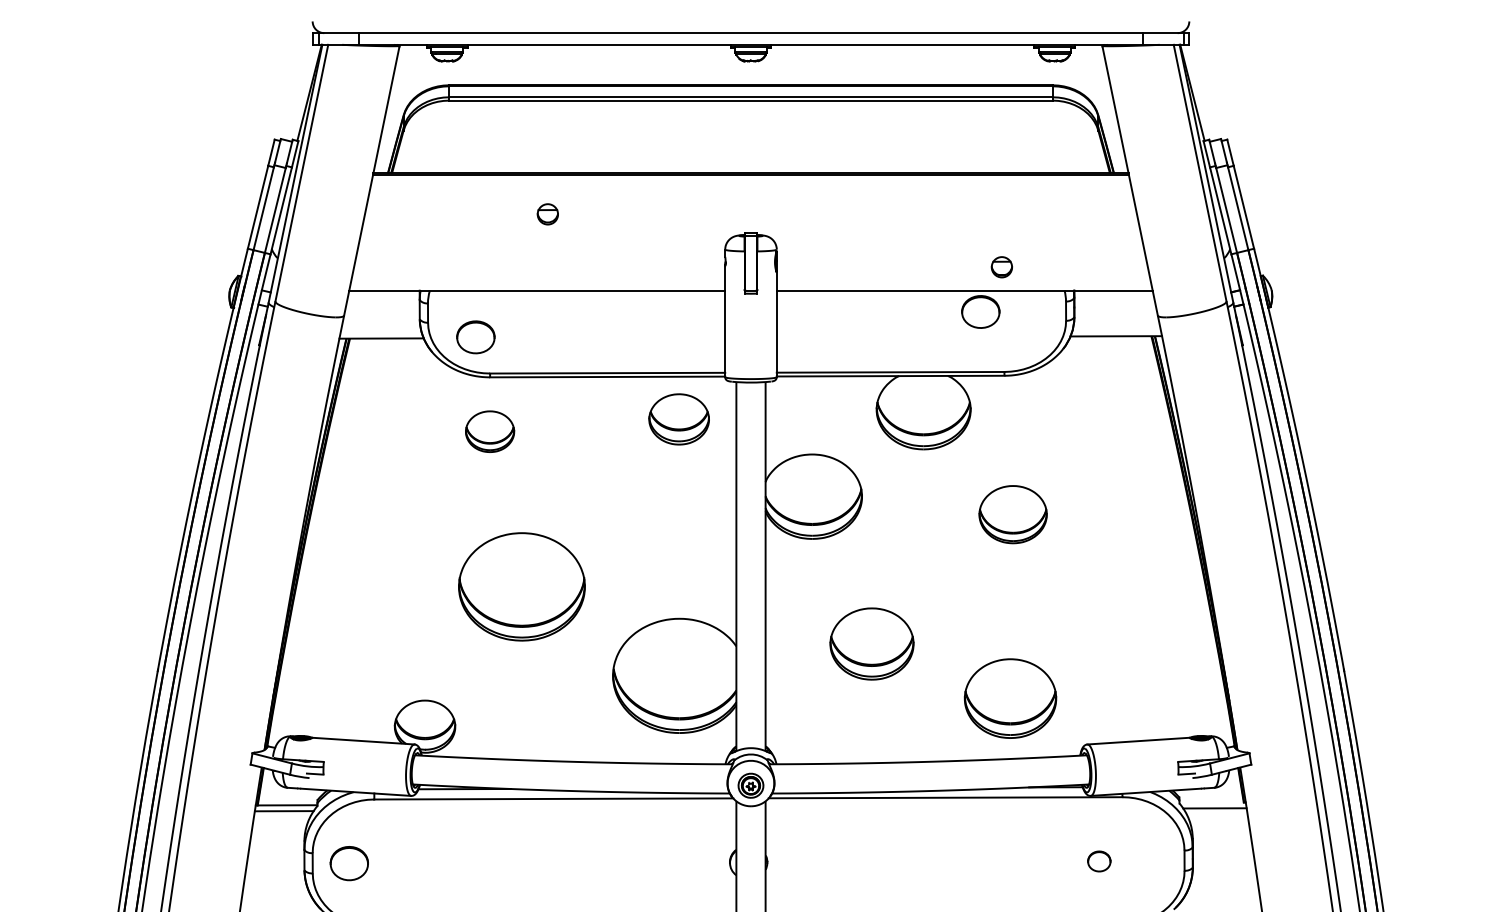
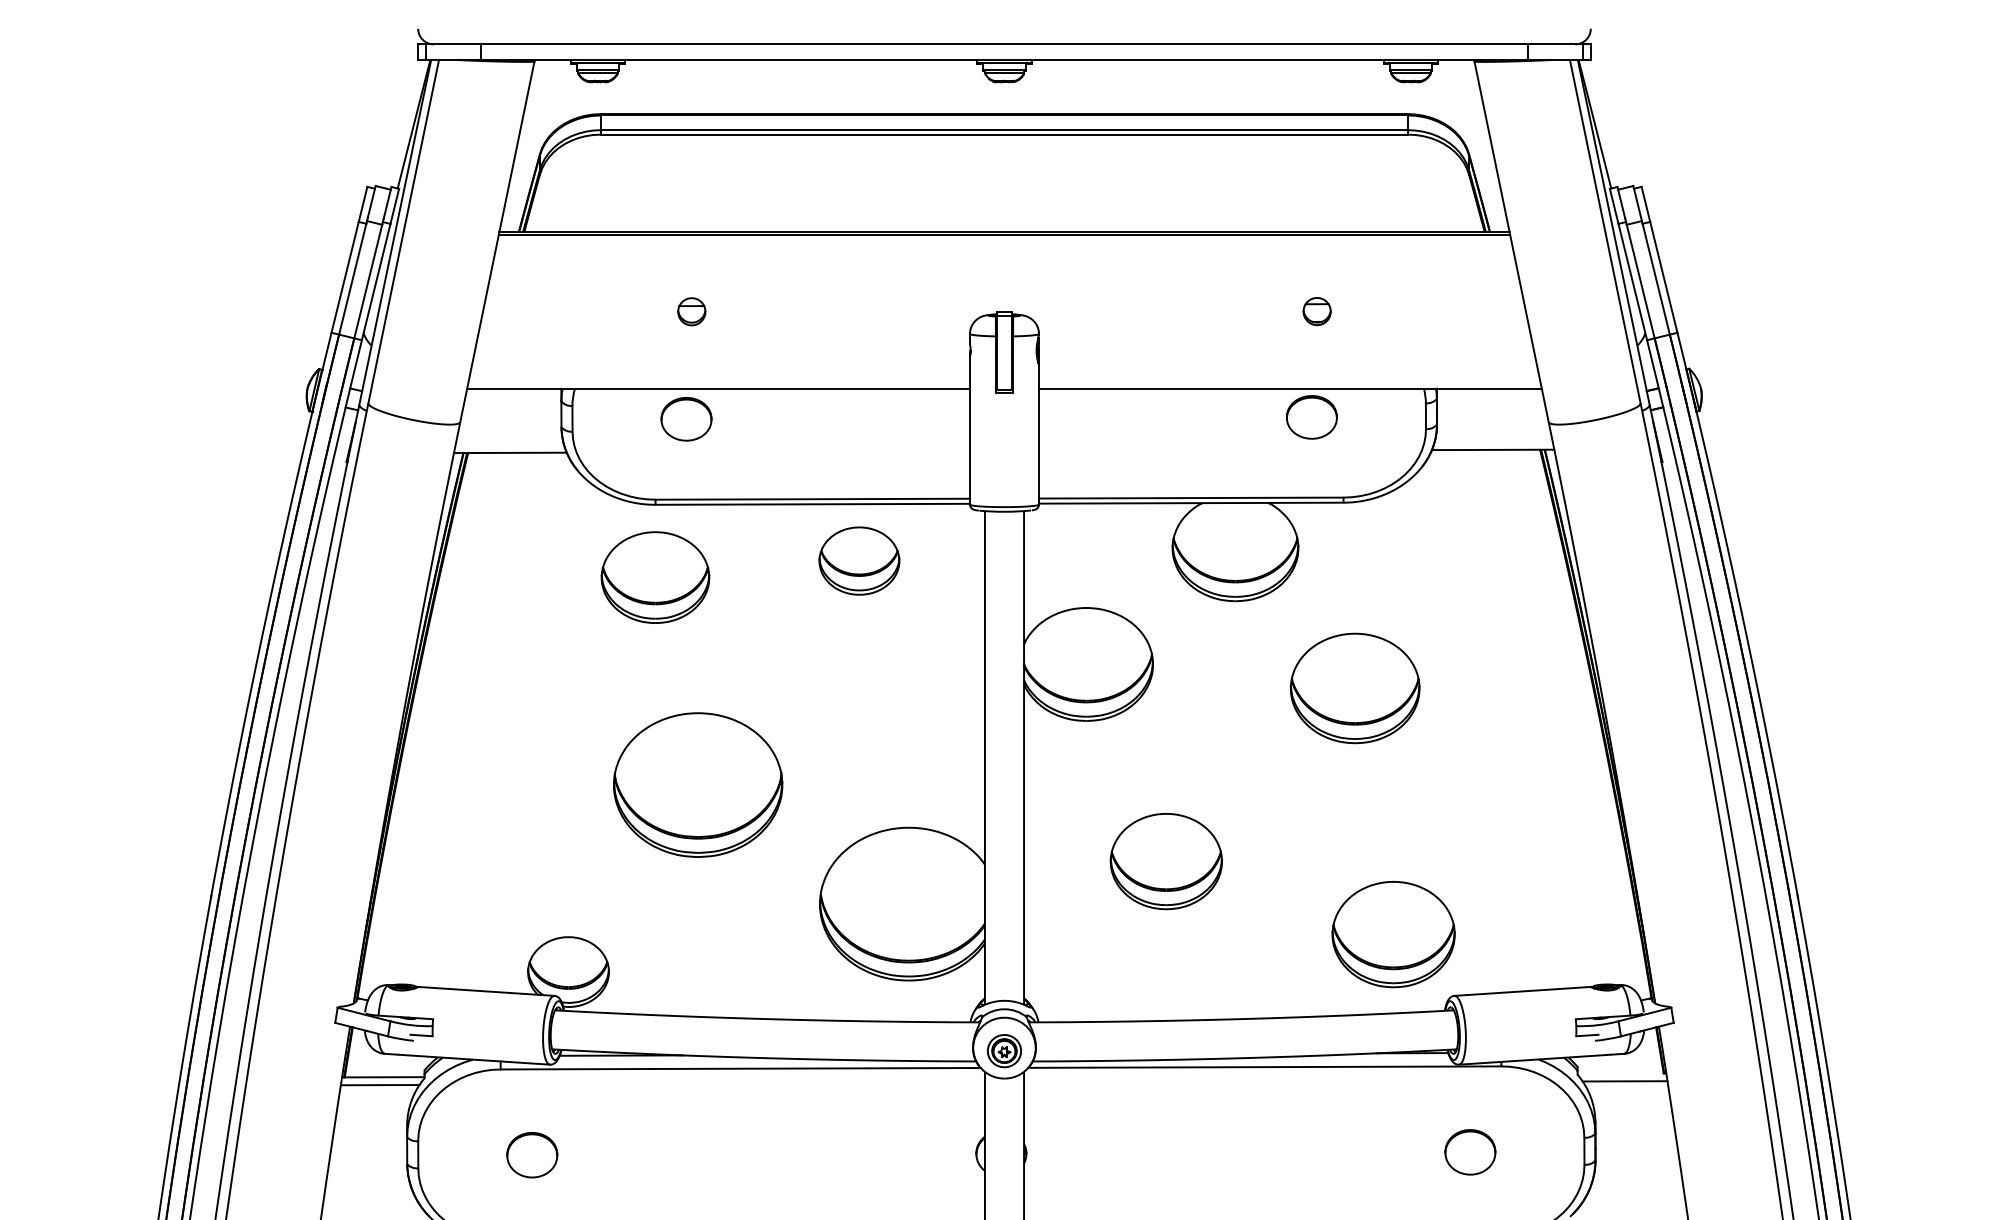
part: (547, 214) -> (691, 311), moved
part: (1001, 267) -> (1316, 311), moved
part: (475, 337) -> (686, 419), moved
part: (679, 418) -> (859, 560), moved
part: (490, 431) -> (655, 577), size x1.67
part: (1012, 514) -> (1354, 688), size x1.43
part: (1010, 698) -> (1393, 934), moved
part: (1099, 861) -> (1470, 1152), size x1.67
part: (349, 863) -> (532, 1155), moved

